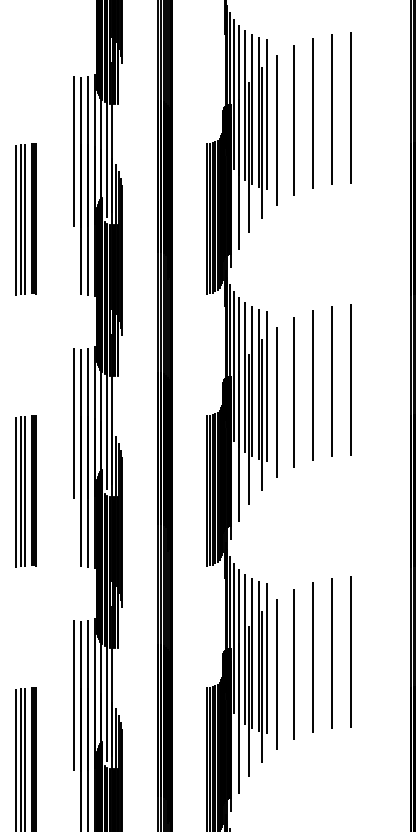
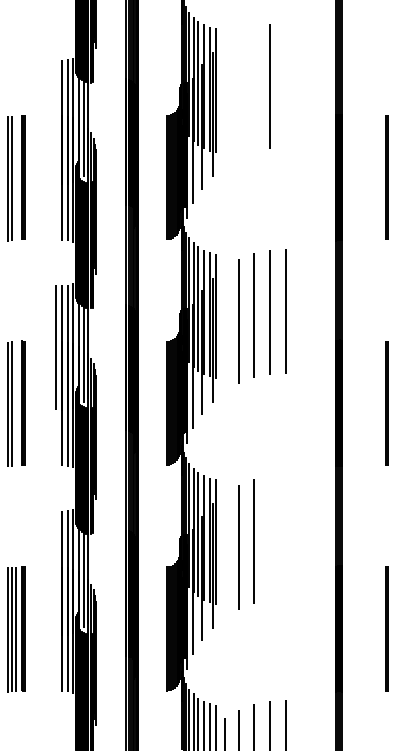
line: (351, 107) -> (286, 85), removed
line: (312, 112) -> (254, 89), removed
line: (294, 119) -> (239, 95), removed
line: (277, 129) -> (225, 103), removed
line: (73, 151) -> (55, 121), removed
line: (24, 218) -> (15, 177), removed
line: (277, 401) -> (225, 329), removed
line: (24, 491) -> (15, 403), removed
line: (351, 651) -> (286, 536), removed
line: (332, 652) -> (270, 537), removed
line: (276, 674) -> (224, 555), removed
line: (73, 694) -> (55, 572), removed

